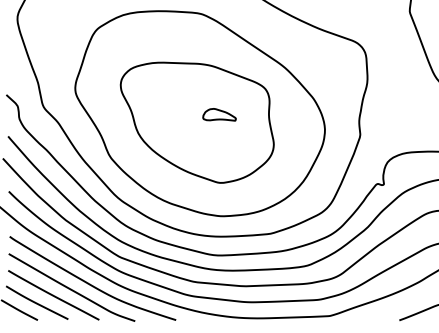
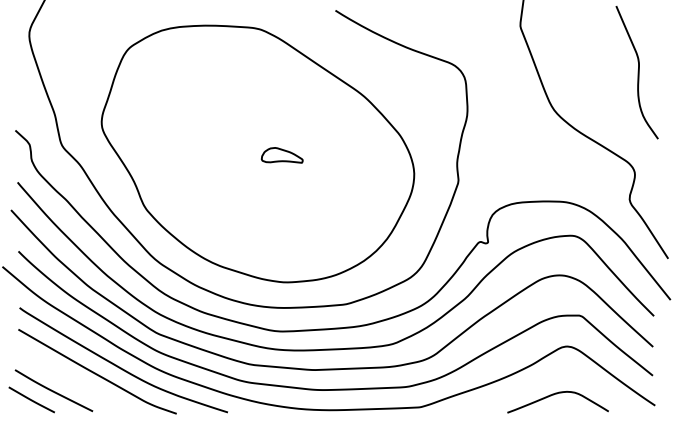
part: (197, 122) -> (254, 165), removed
curve: (52, 294) -> (73, 380), removed

